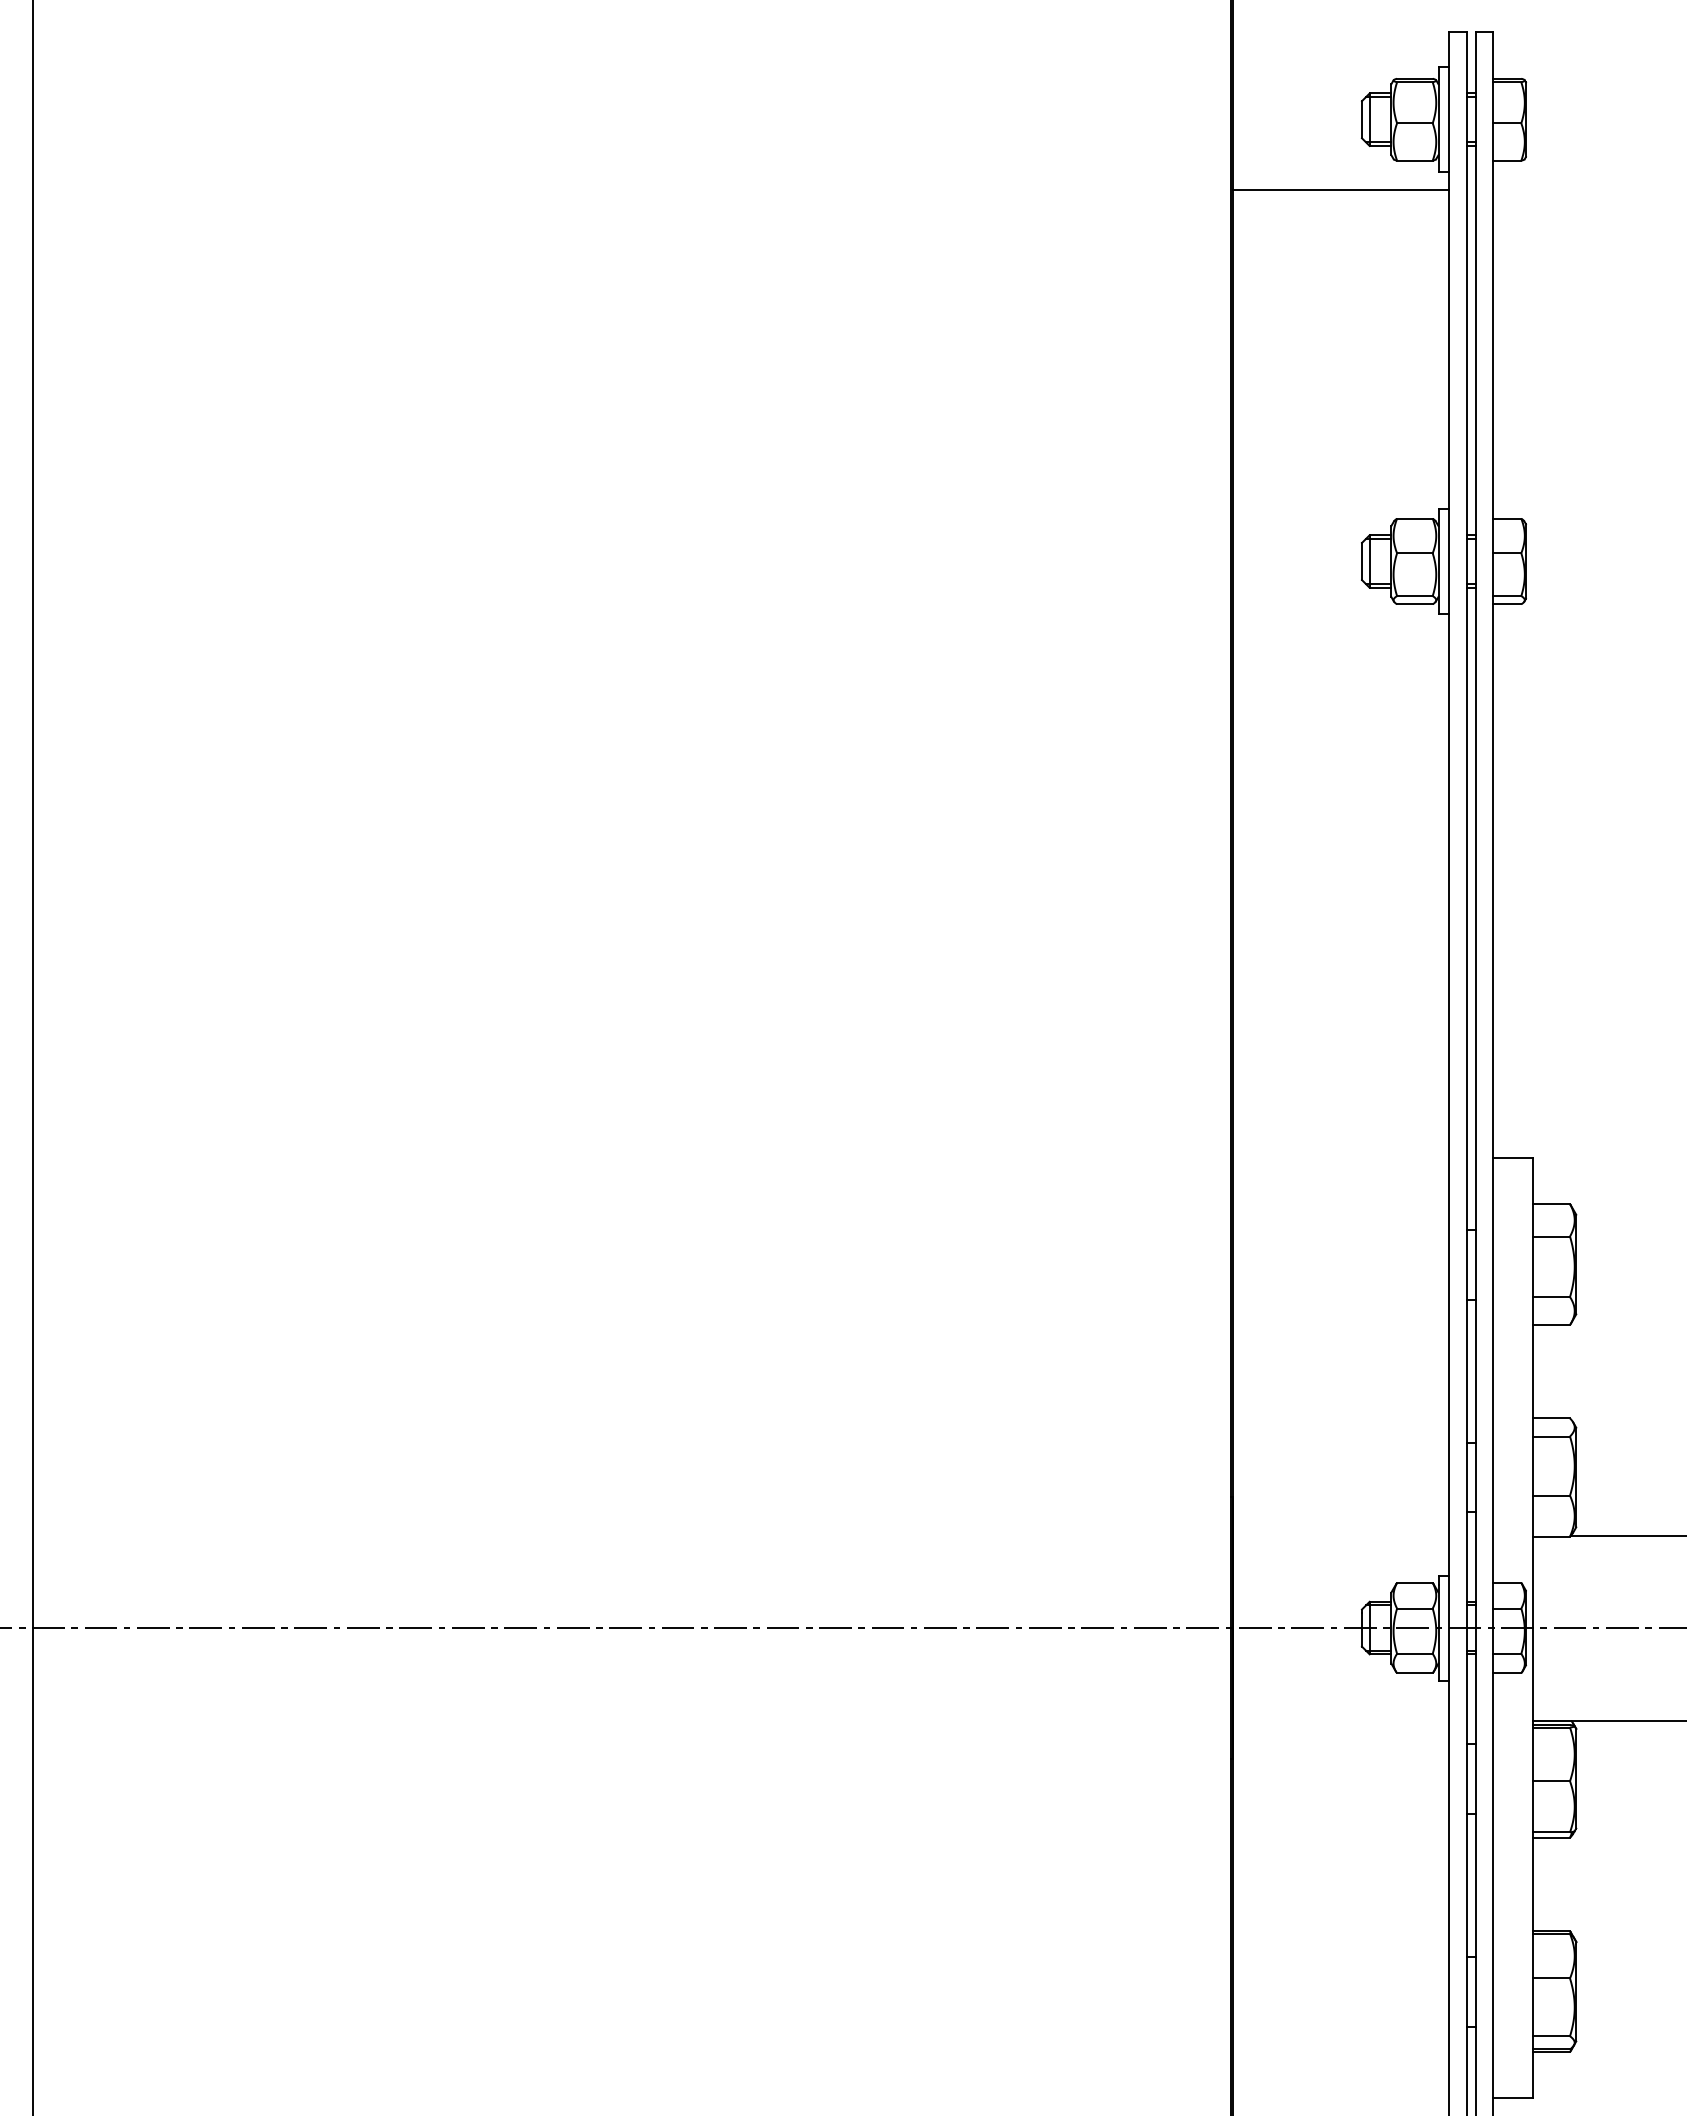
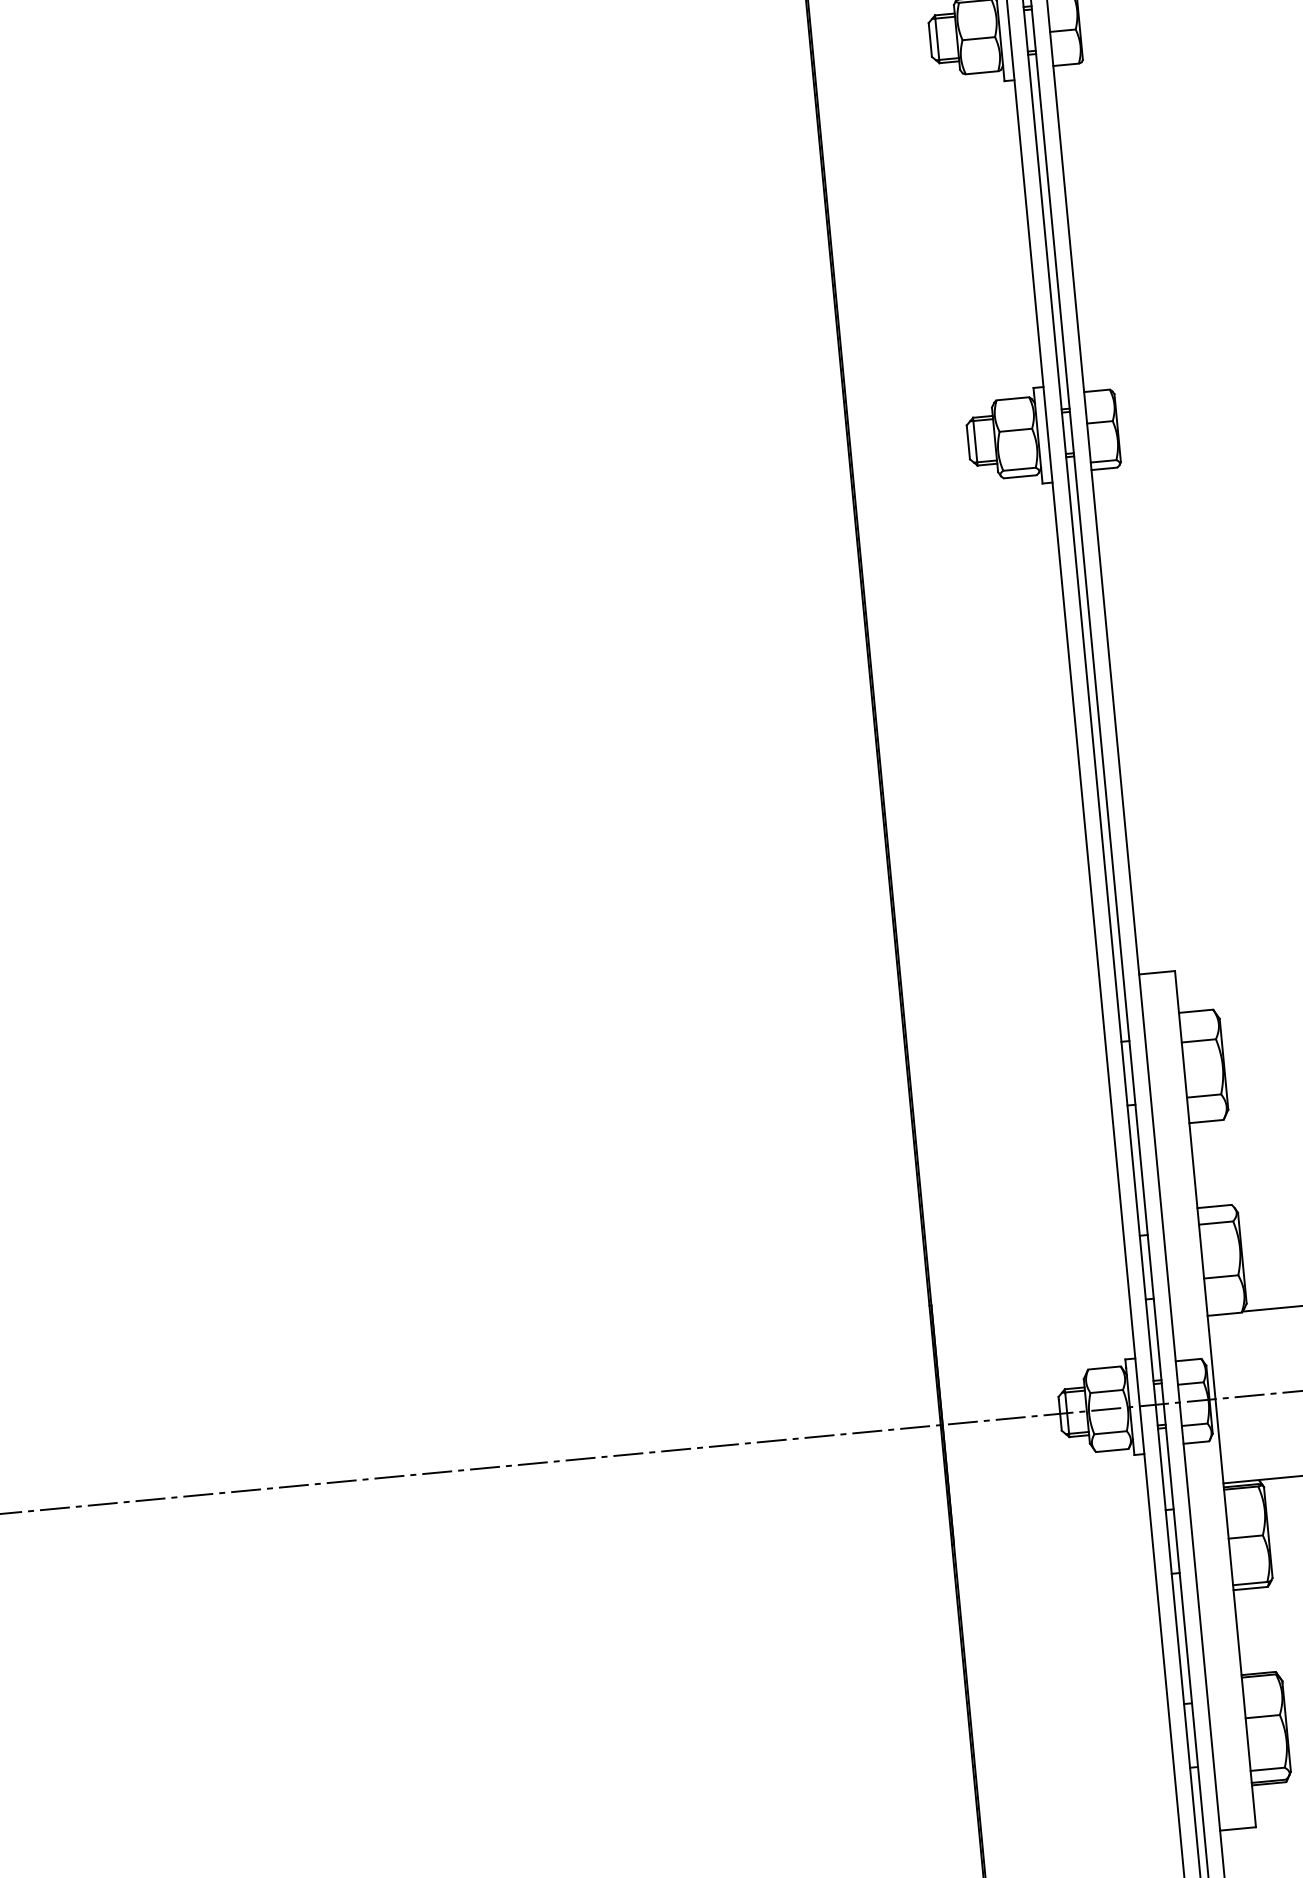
line: (1341, 189) -> (917, 105), removed

